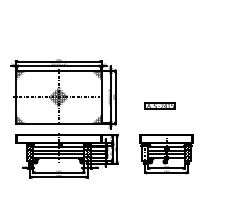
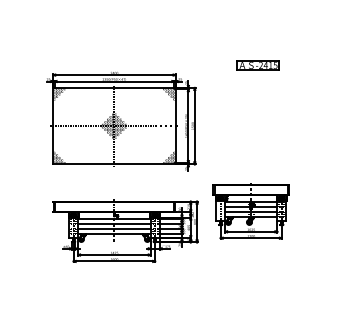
part: (159, 106) -> (257, 65), moved
part: (165, 154) -> (250, 211), moved
part: (66, 155) -> (125, 230), moved

